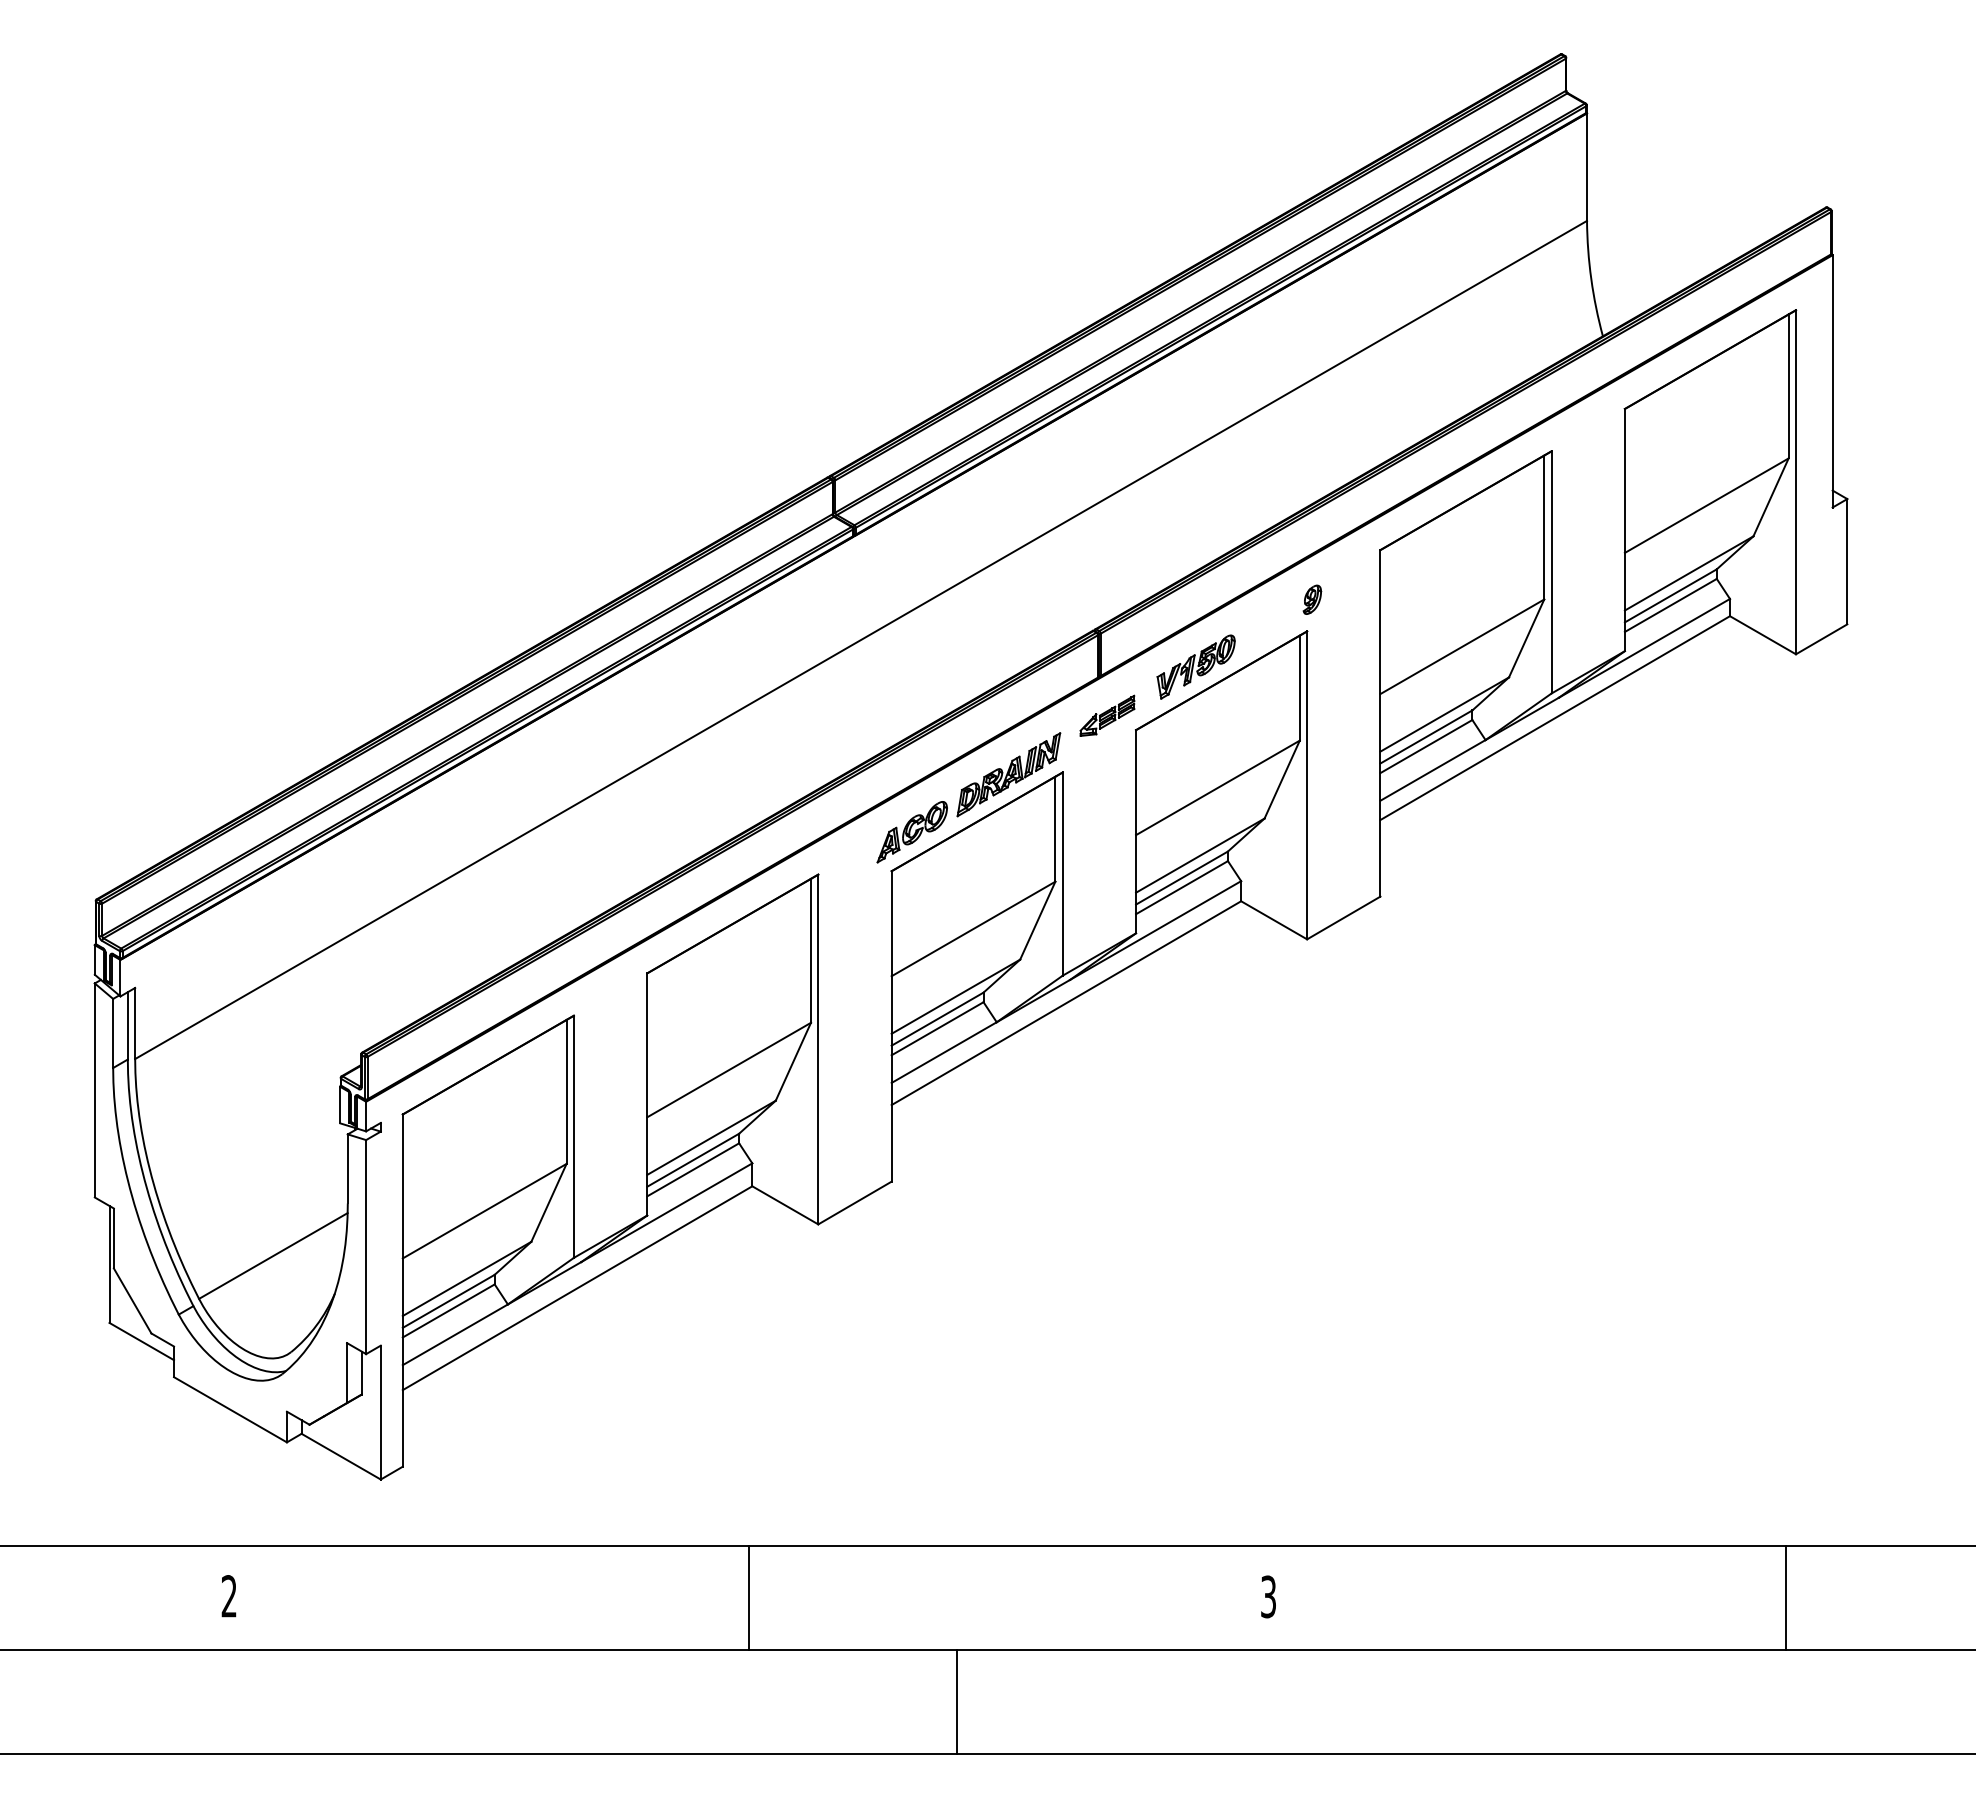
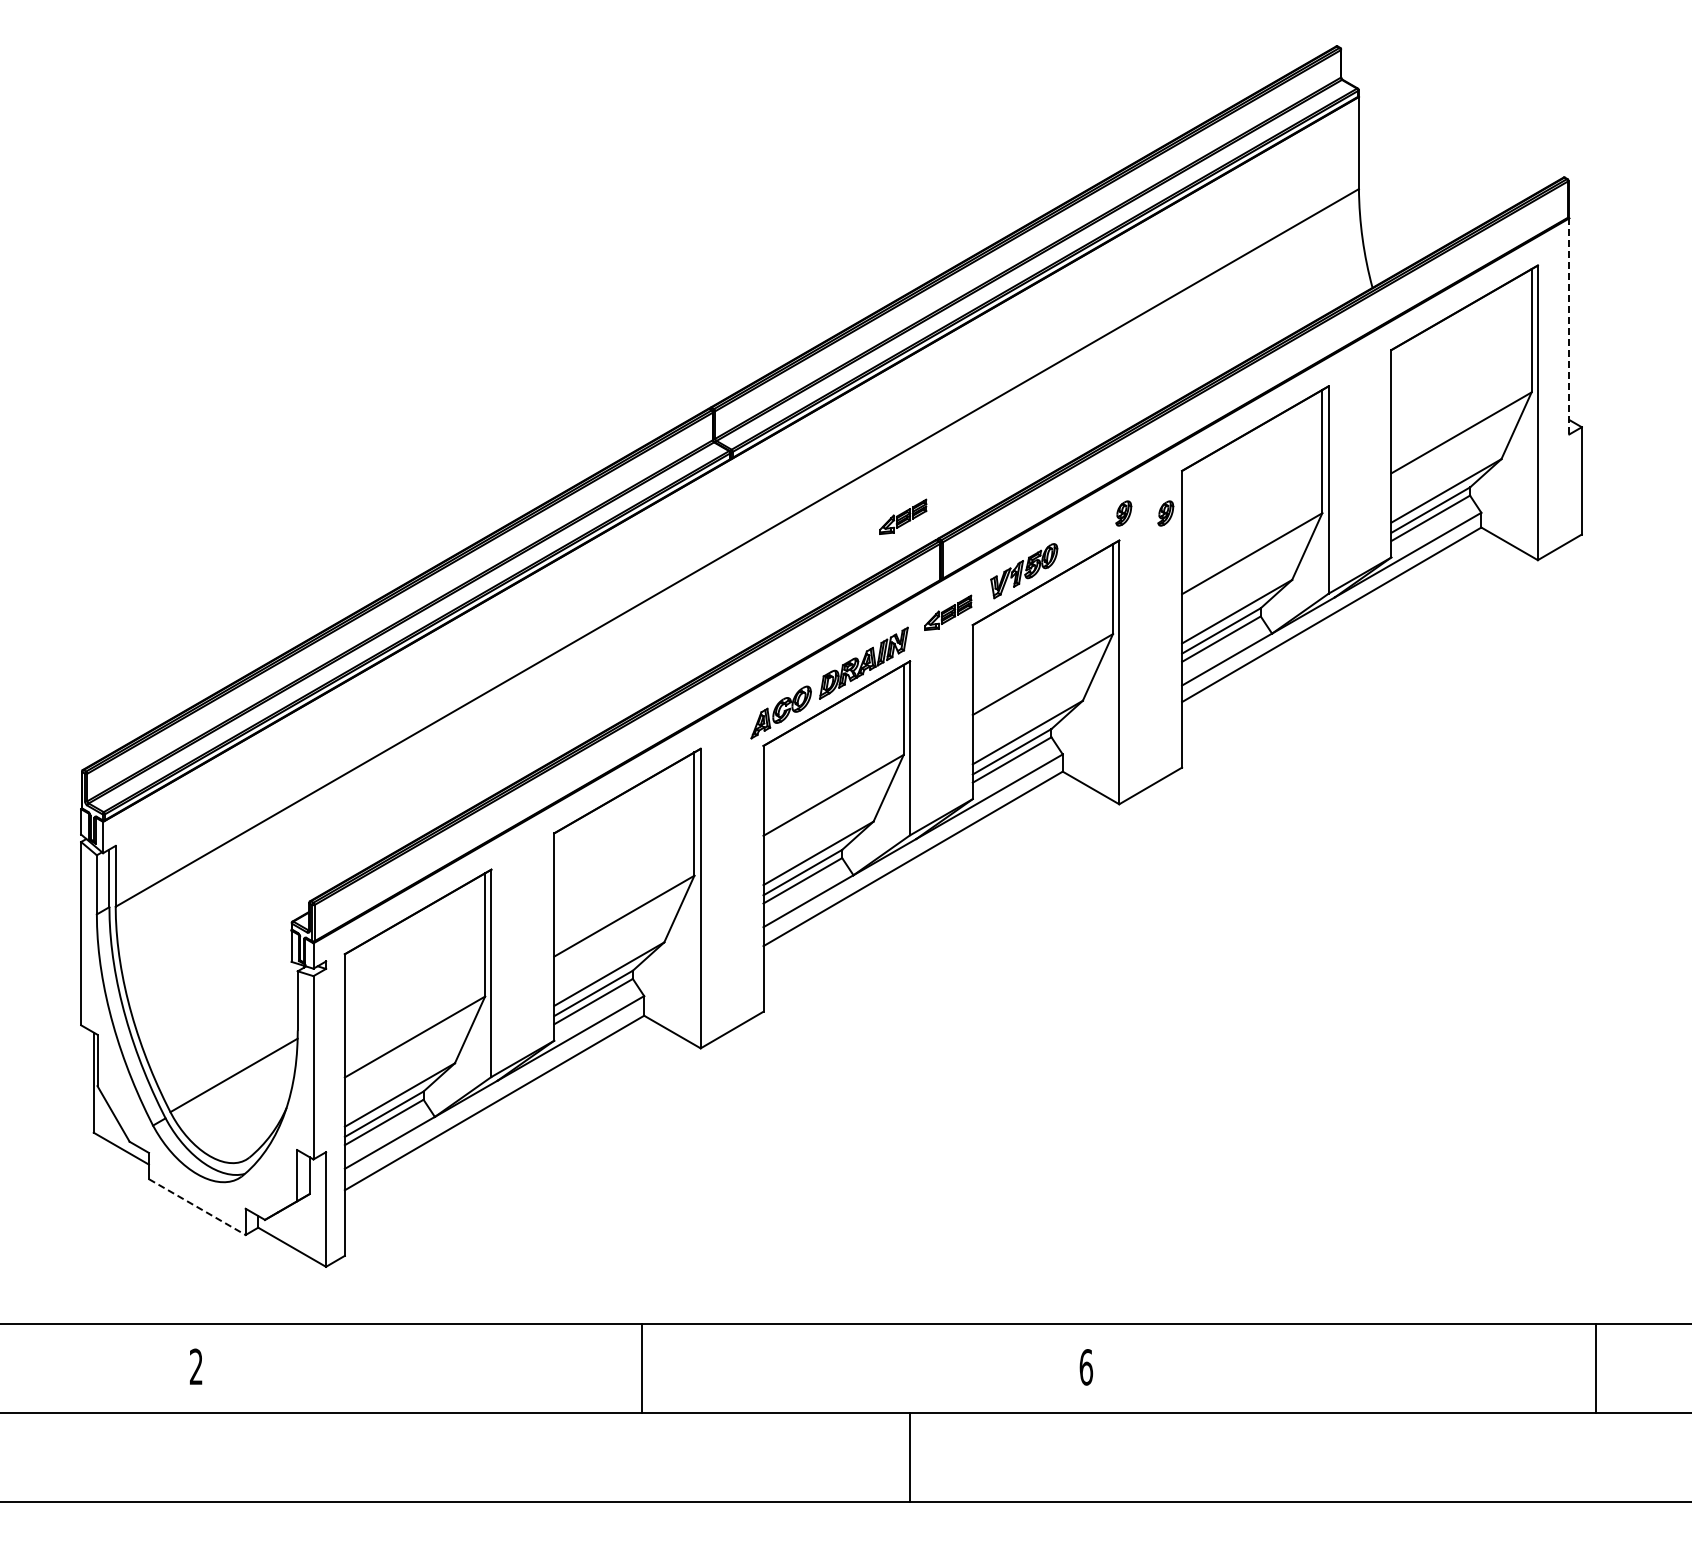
line: (1832, 380) -> (1569, 325), solid -> dashed
part: (1361, 599) -> (1165, 513), added
part: (1055, 603) -> (903, 516), added
line: (230, 1410) -> (197, 1207), solid -> dashed
text: (1268, 1597) -> (1086, 1367), 3 -> 6
line: (1786, 1598) -> (1595, 1368), moved
line: (957, 1701) -> (910, 1456), moved

